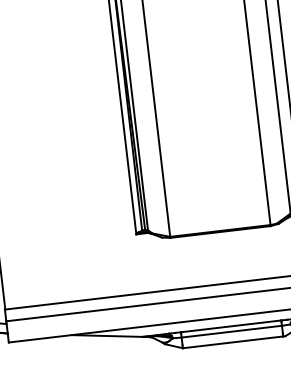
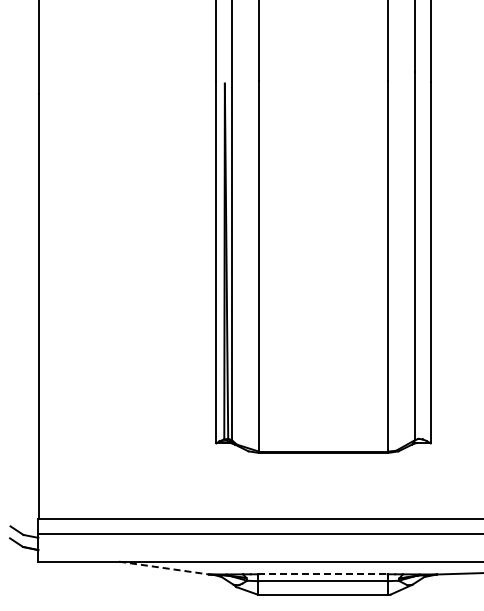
line: (231, 326) -> (323, 574), solid -> dashed
line: (107, 336) -> (164, 568), solid -> dashed

